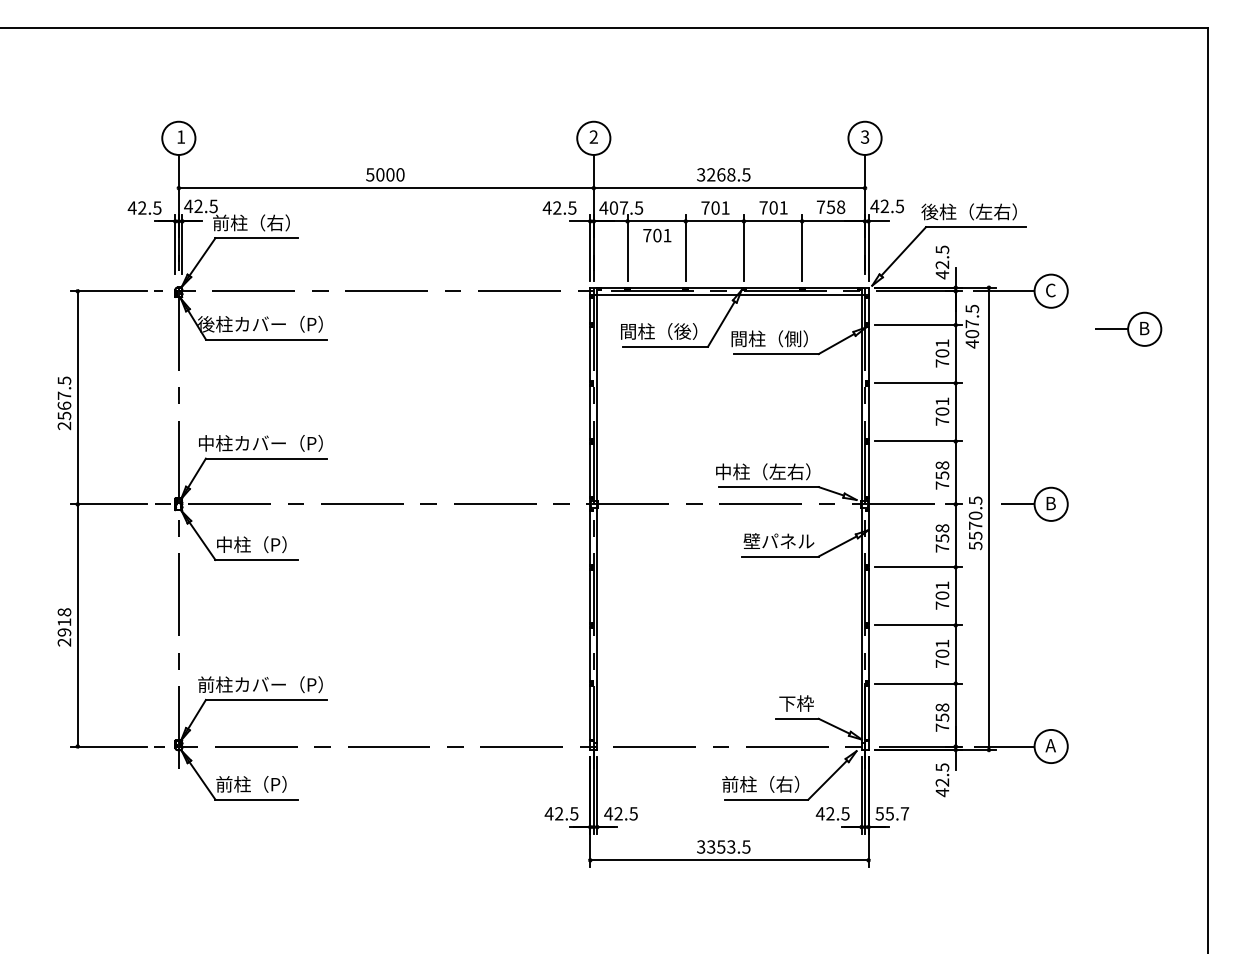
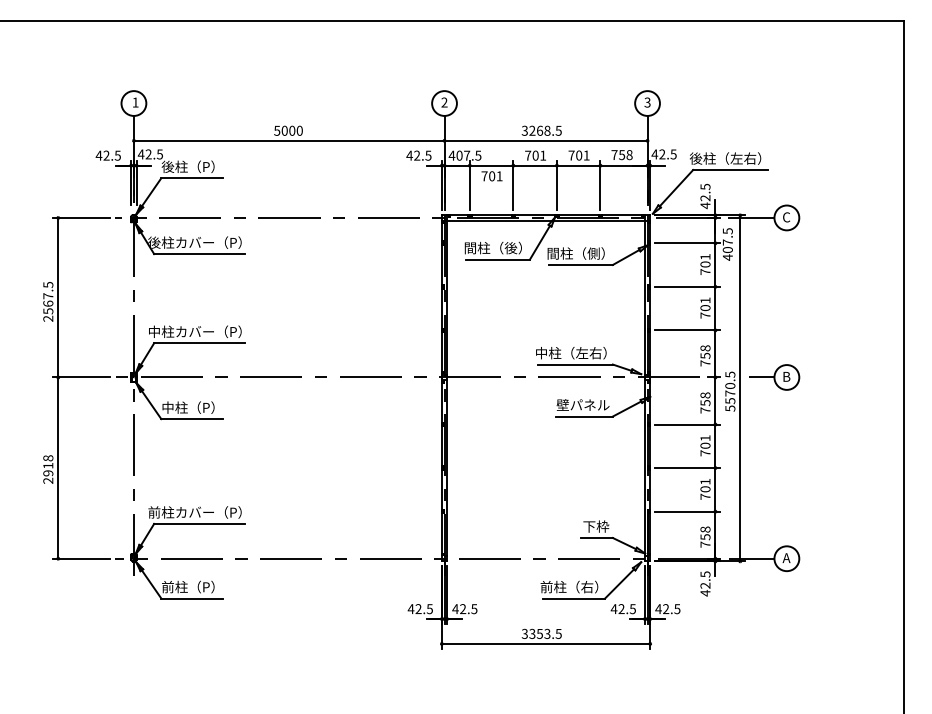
text: (251, 222) -> (188, 166), 前柱（右） -> 後柱（P）
part: (1128, 329) -> (844, 246), removed
text: (891, 814) -> (667, 609), 55.7 -> 42.5

